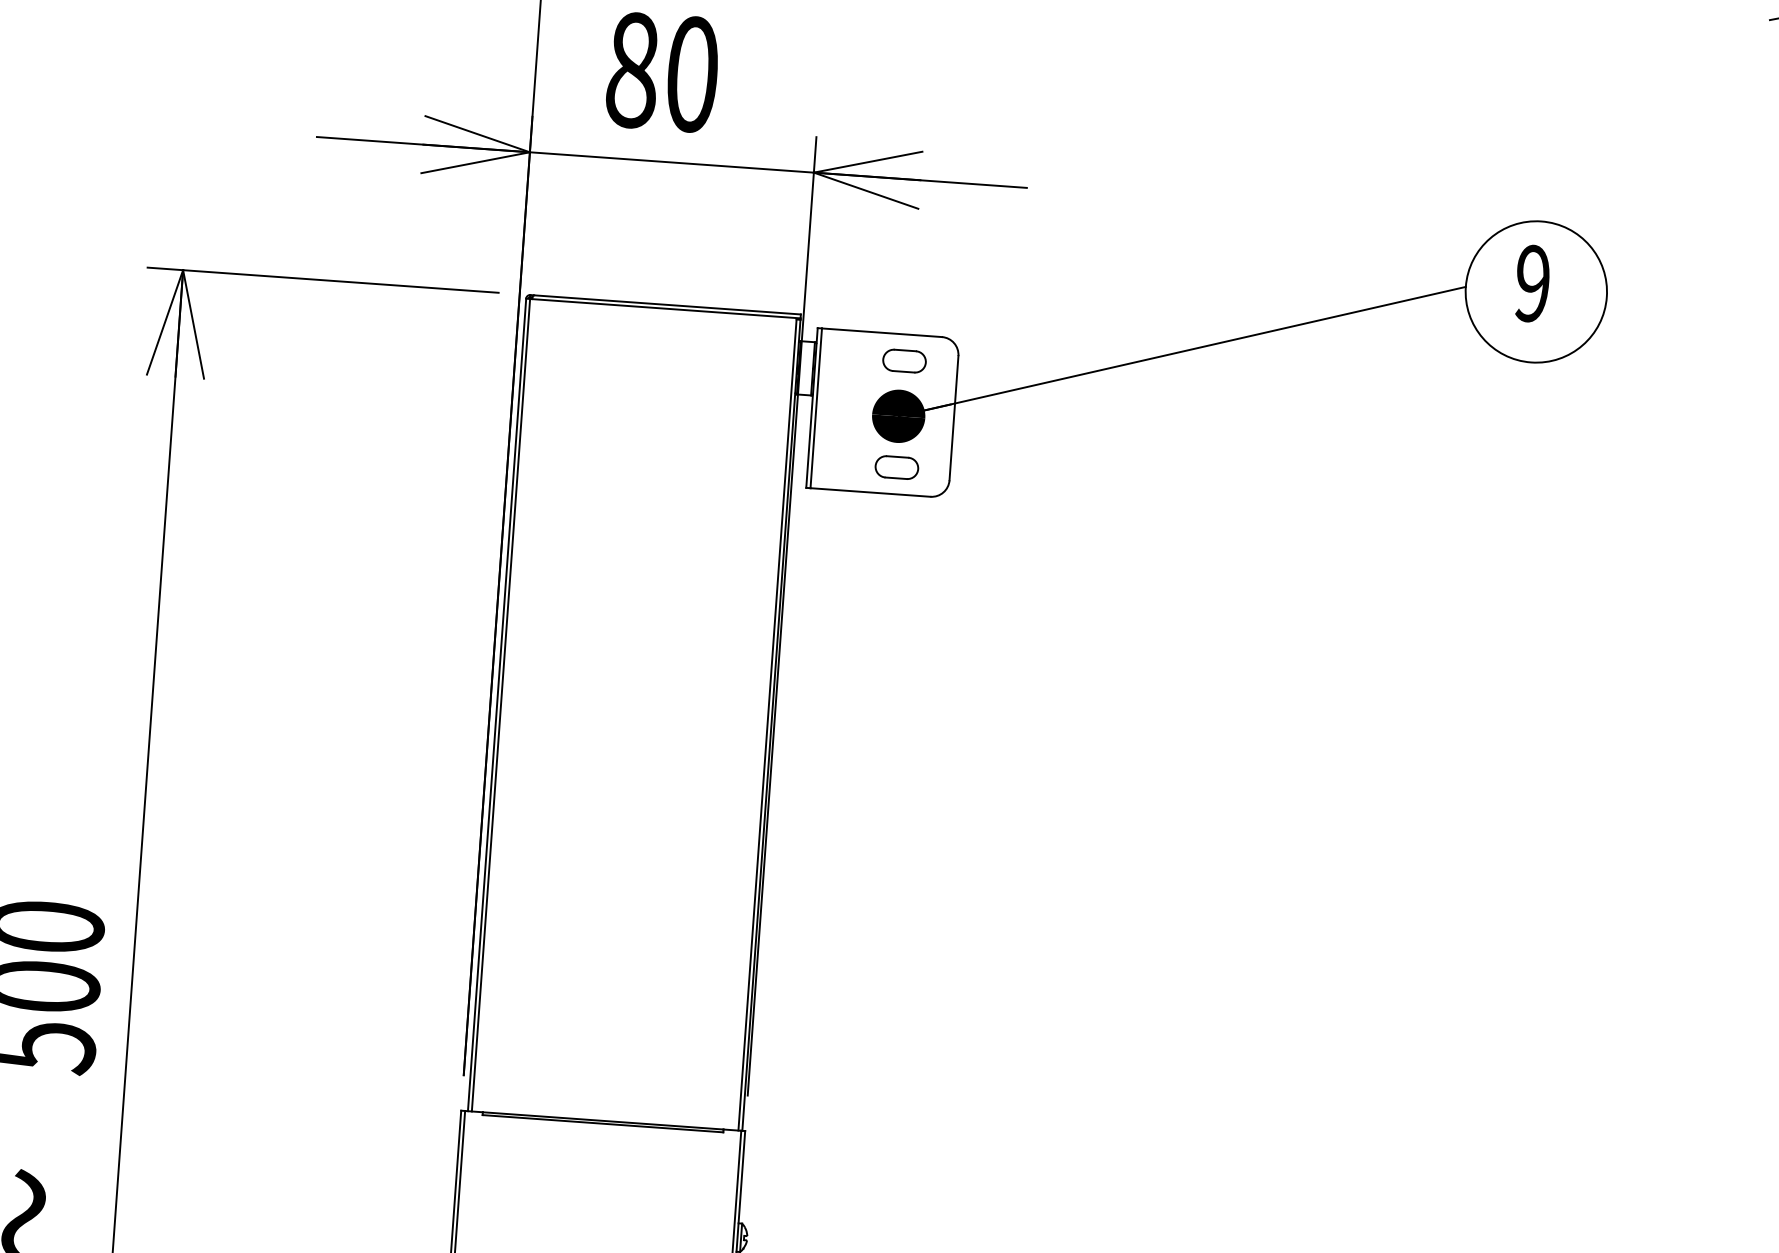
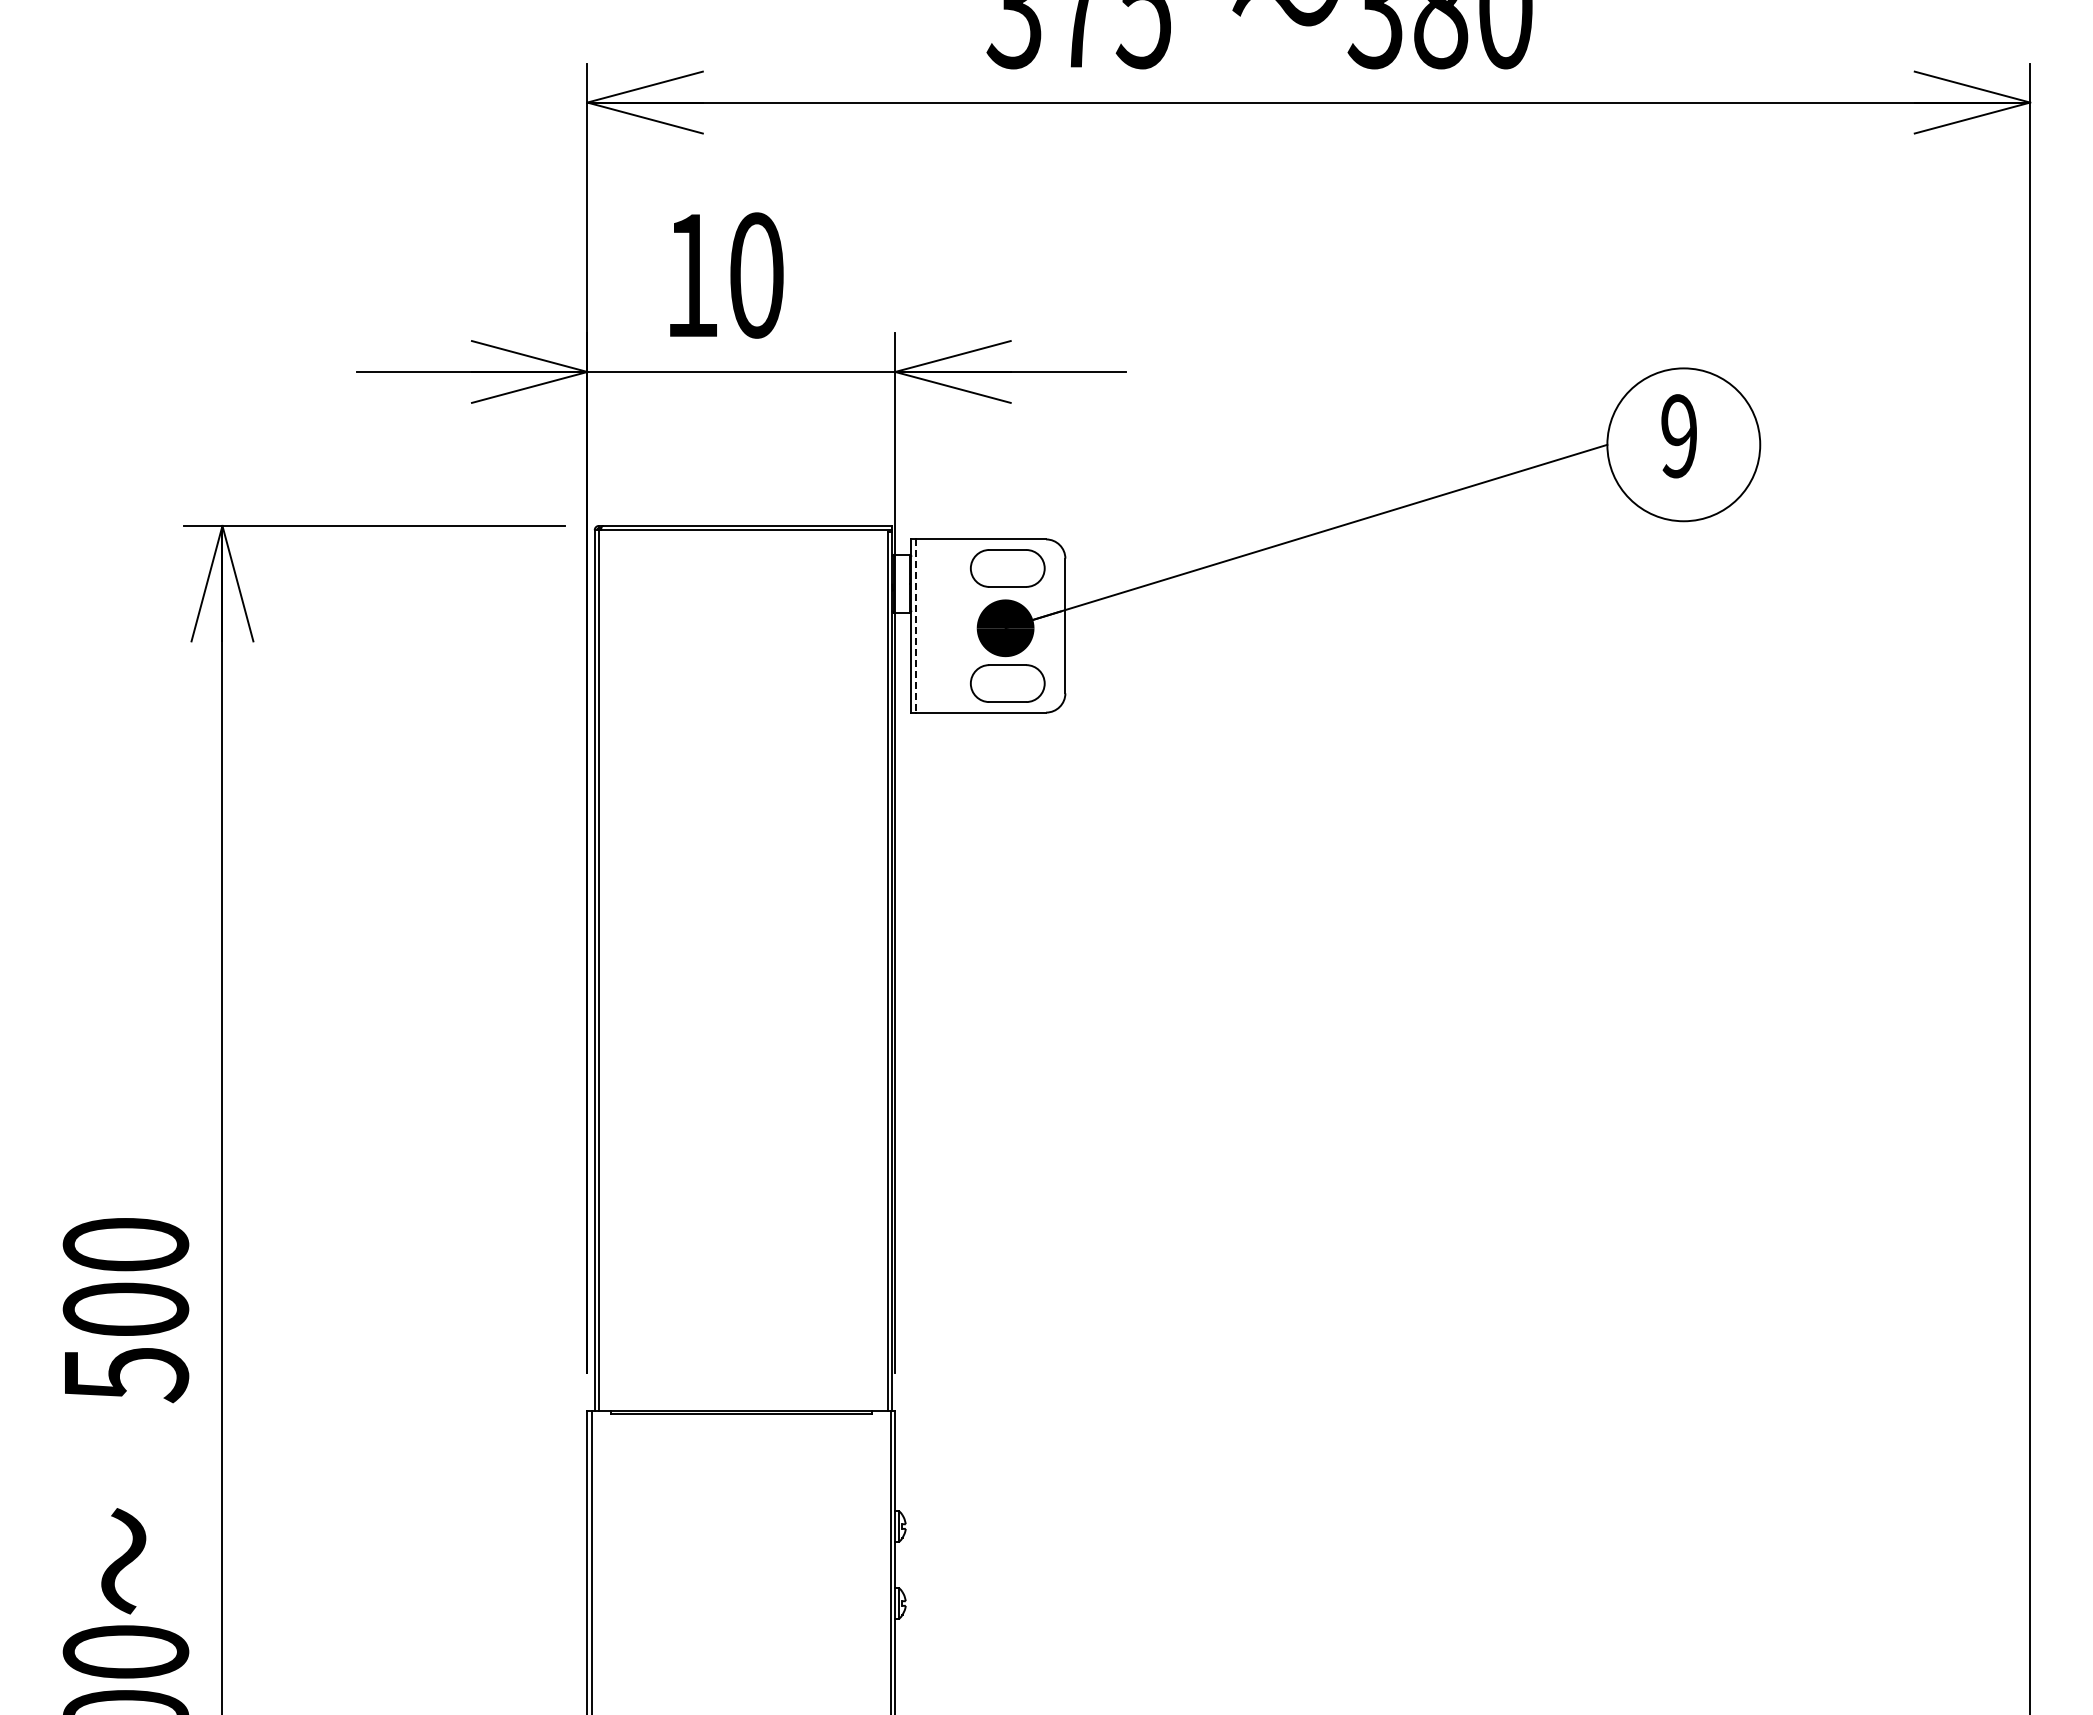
text: (633, 70) -> (692, 275), 80 -> 10
part: (904, 360) -> (1007, 567), size x1.6
line: (816, 408) -> (916, 626), solid -> dashed
part: (896, 467) -> (1007, 683), size x1.6

